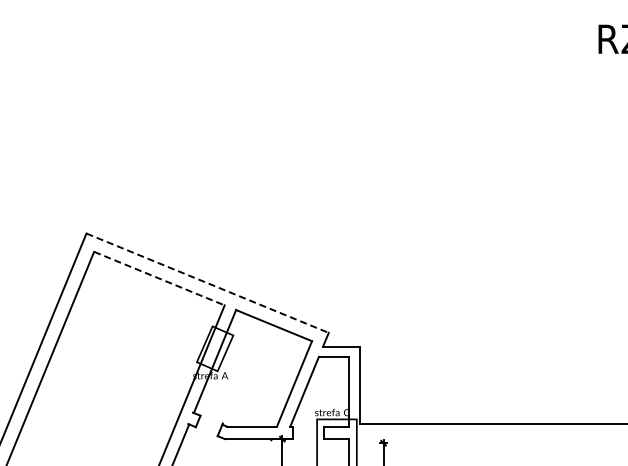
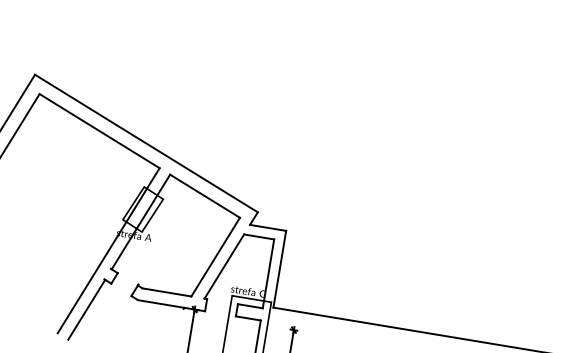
line: (159, 278) -> (99, 131), dashed -> solid
line: (207, 283) -> (146, 143), dashed -> solid

